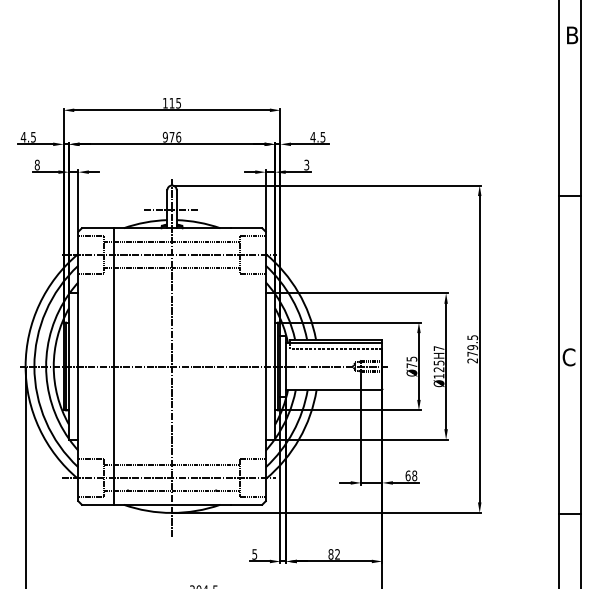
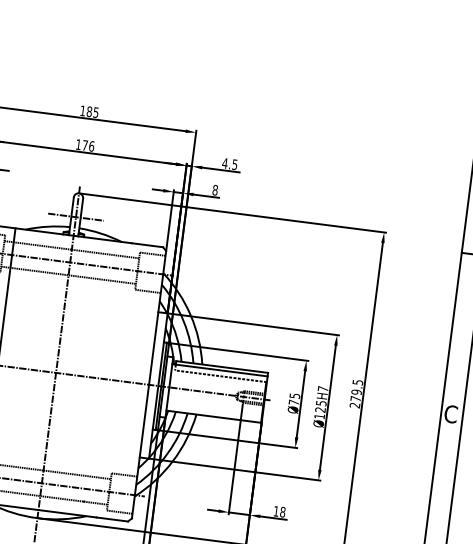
text: (171, 102) -> (89, 110), 115 -> 185
text: (164, 136) -> (77, 143), 976 -> 176
text: (306, 164) -> (215, 189), 3 -> 8
text: (407, 475) -> (275, 510), 68 -> 18

